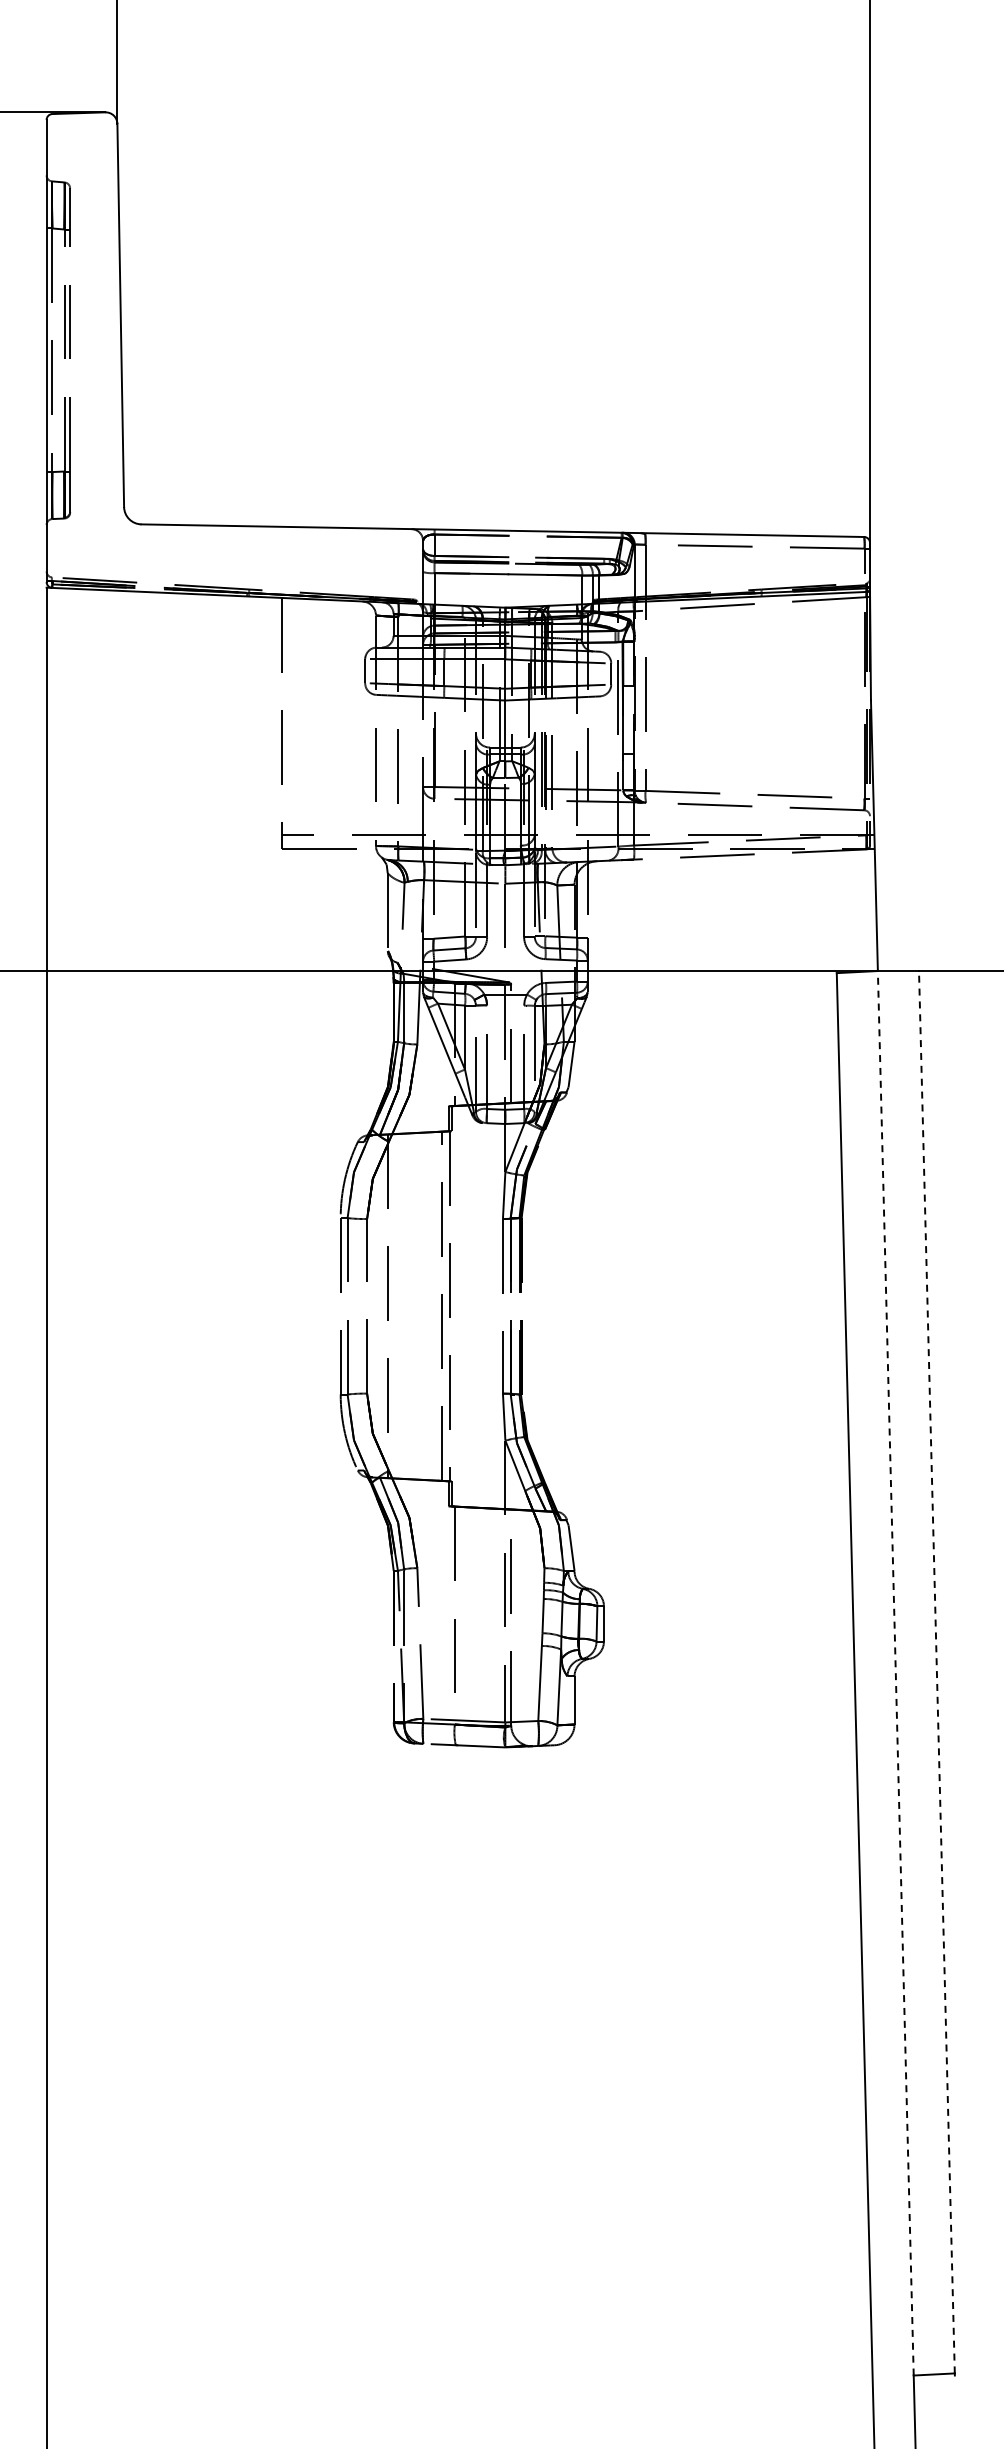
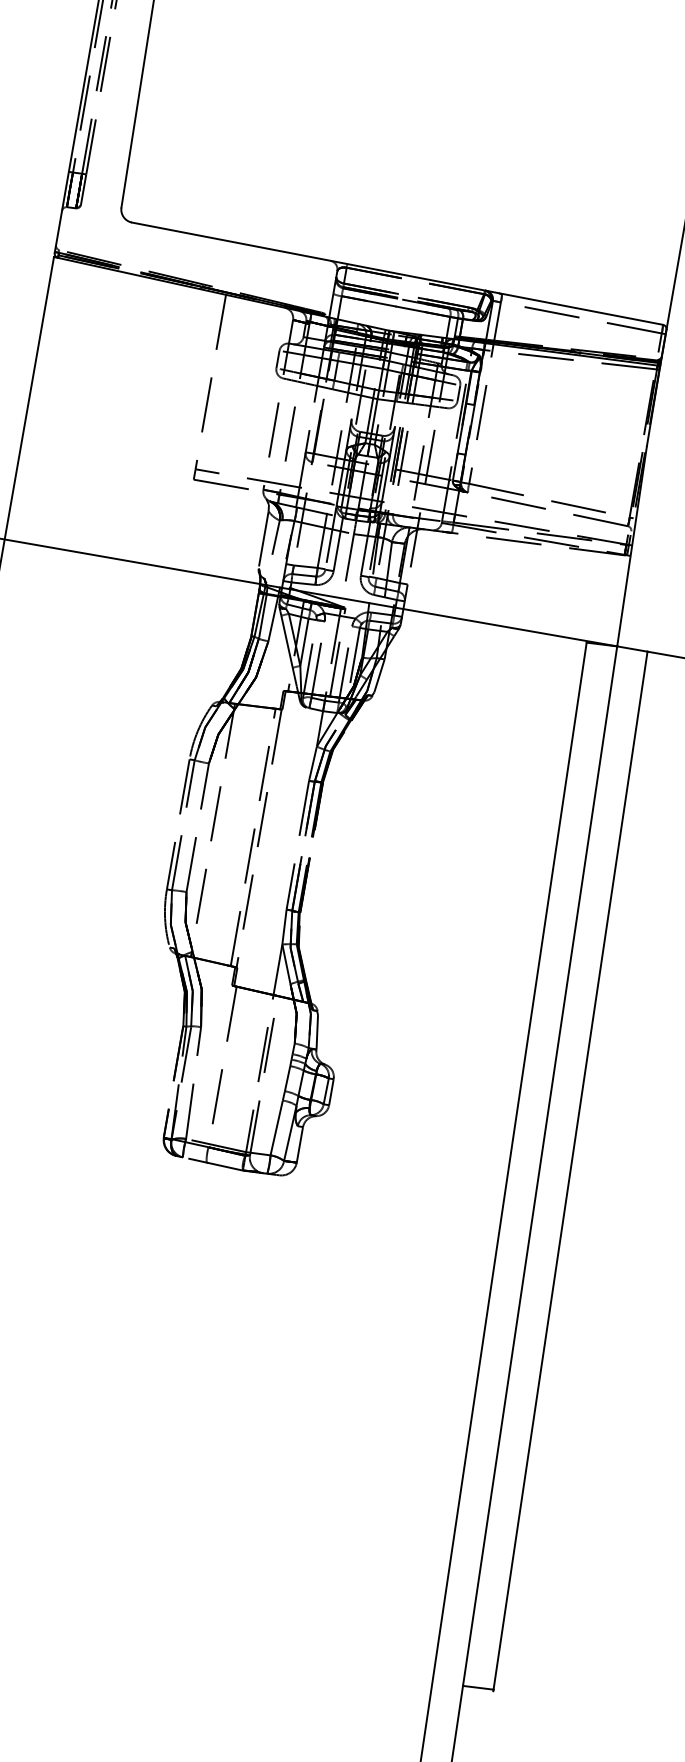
line: (936, 1671) -> (570, 1170), dashed -> solid
line: (895, 1672) -> (540, 1165), dashed -> solid

